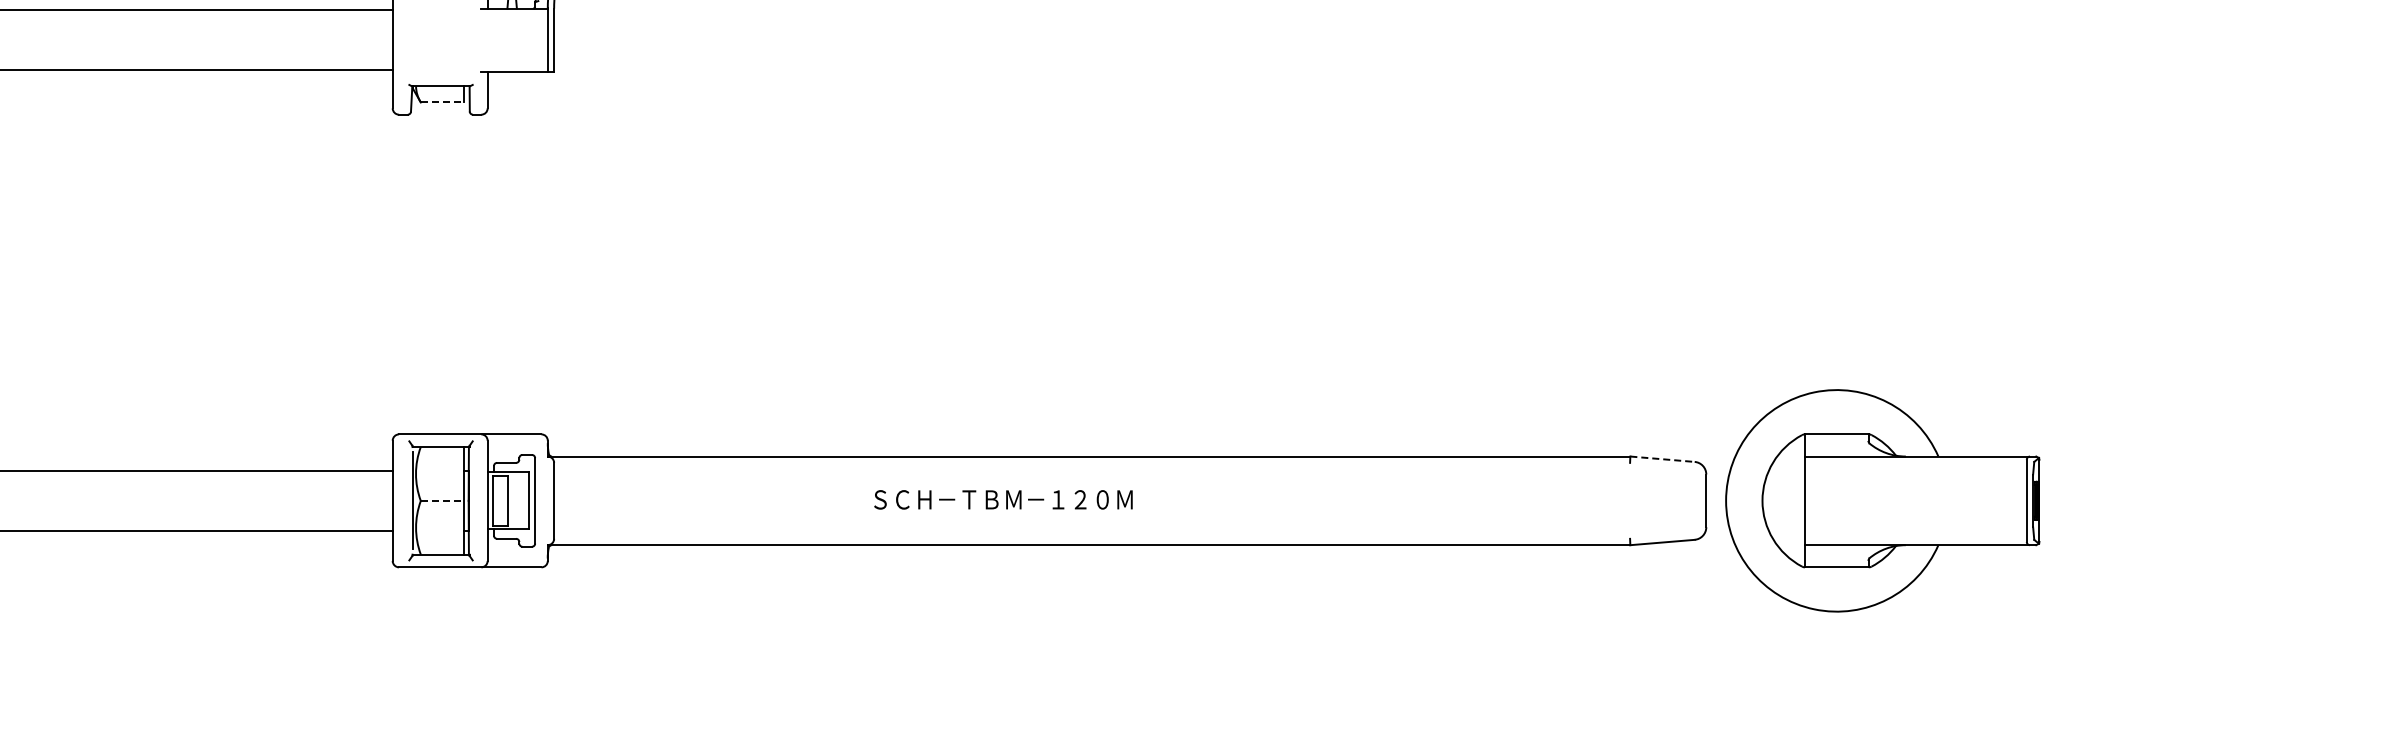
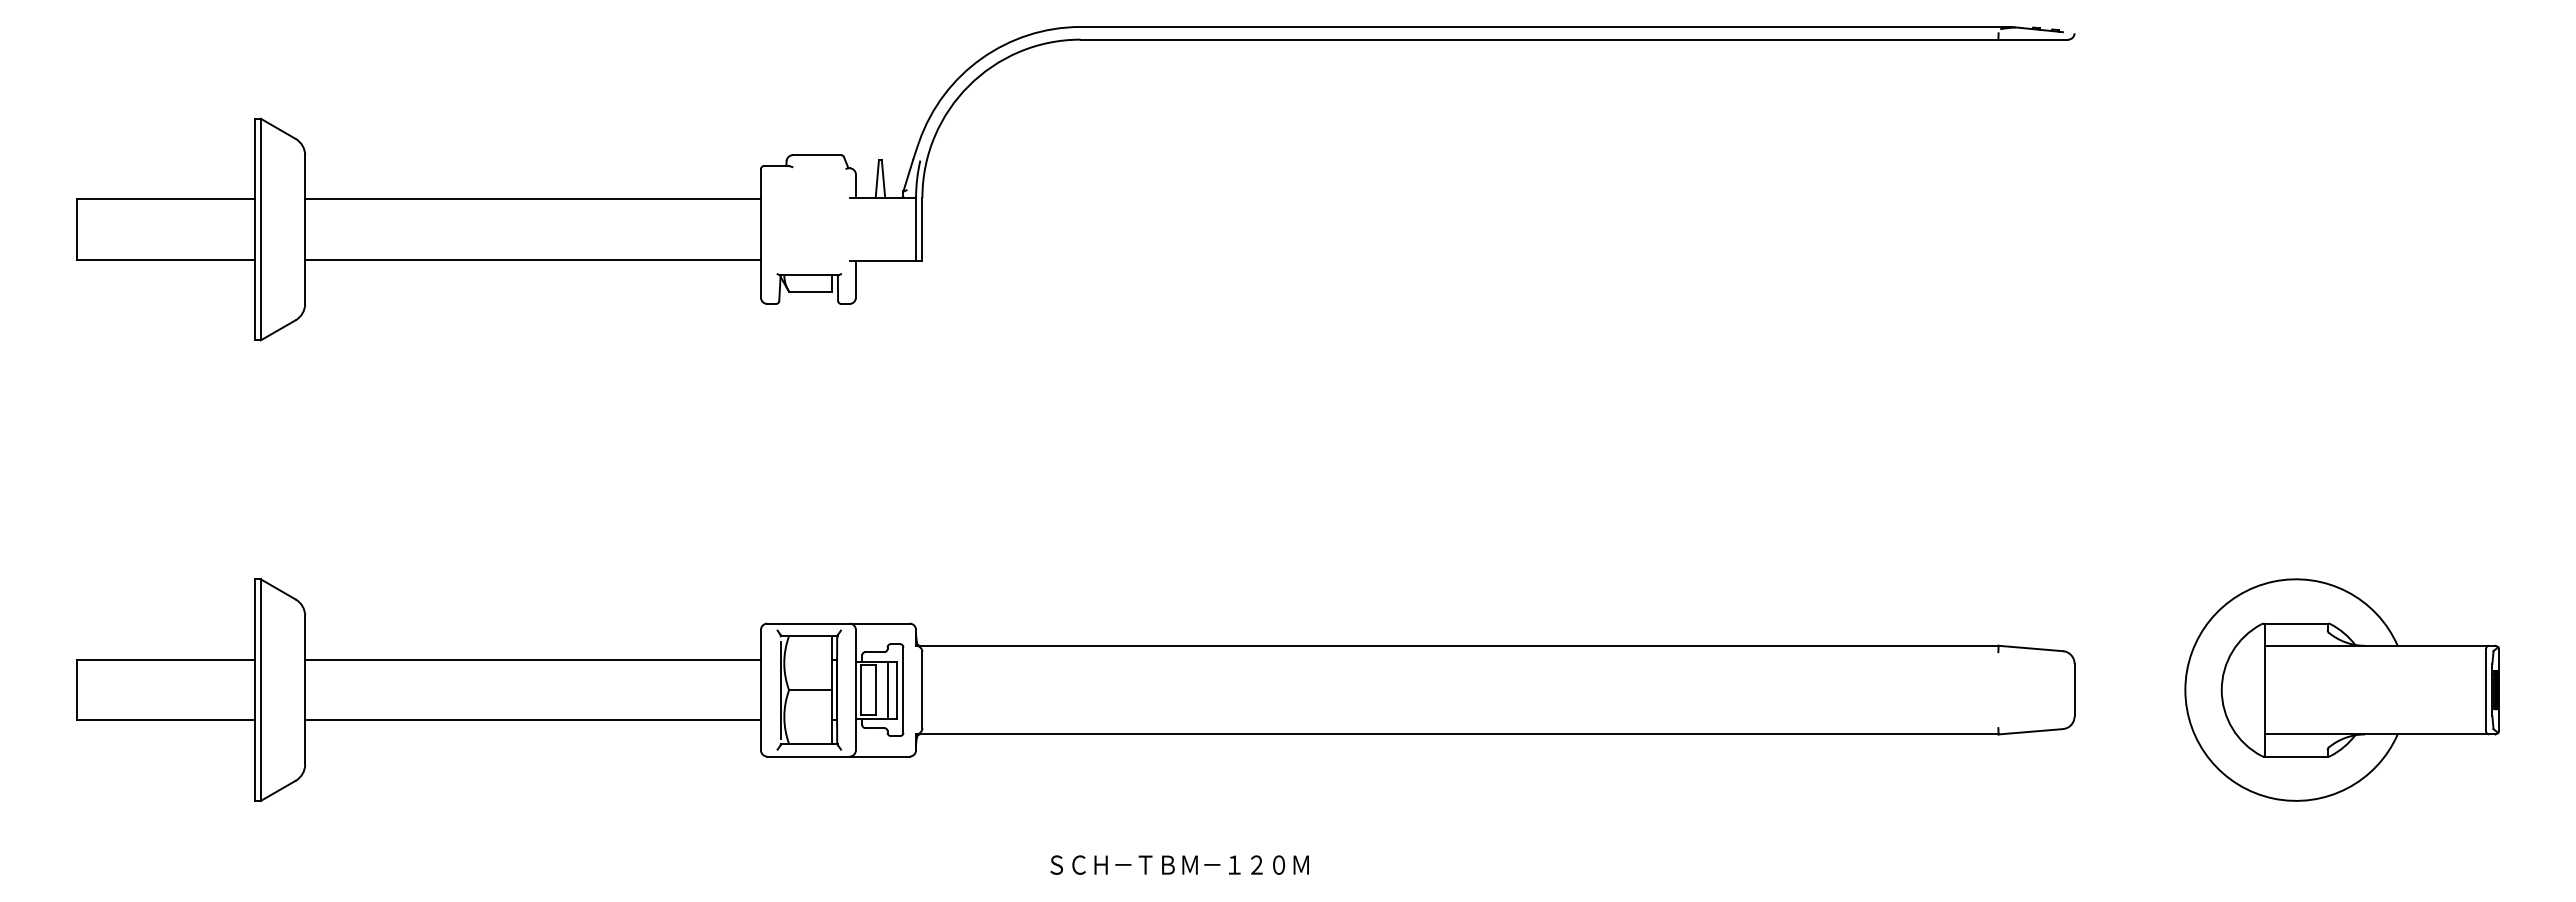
line: (443, 102) -> (811, 291), dashed -> solid
line: (1663, 459) -> (2031, 648), dashed -> solid
text: (1003, 499) -> (1179, 864), moved
line: (519, 500) -> (887, 689), added
part: (1882, 500) -> (2341, 689), moved
line: (443, 501) -> (811, 690), dashed -> solid

